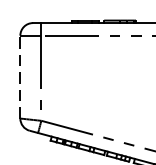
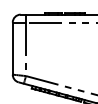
line: (19, 76) -> (12, 48), dashed -> solid

